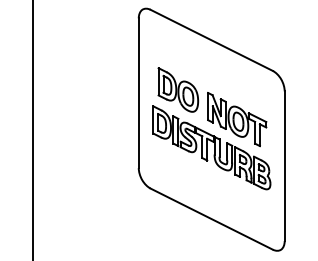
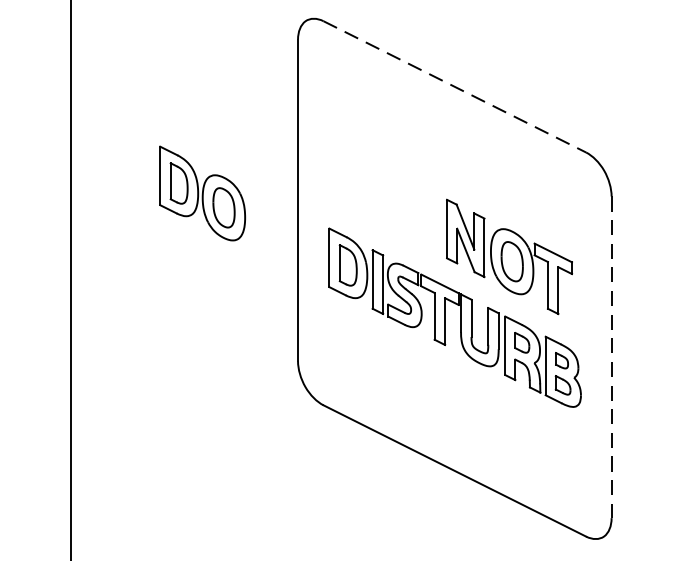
line: (212, 40) -> (456, 87), solid -> dashed
part: (178, 89) -> (202, 192), moved
line: (284, 166) -> (611, 357), solid -> dashed

